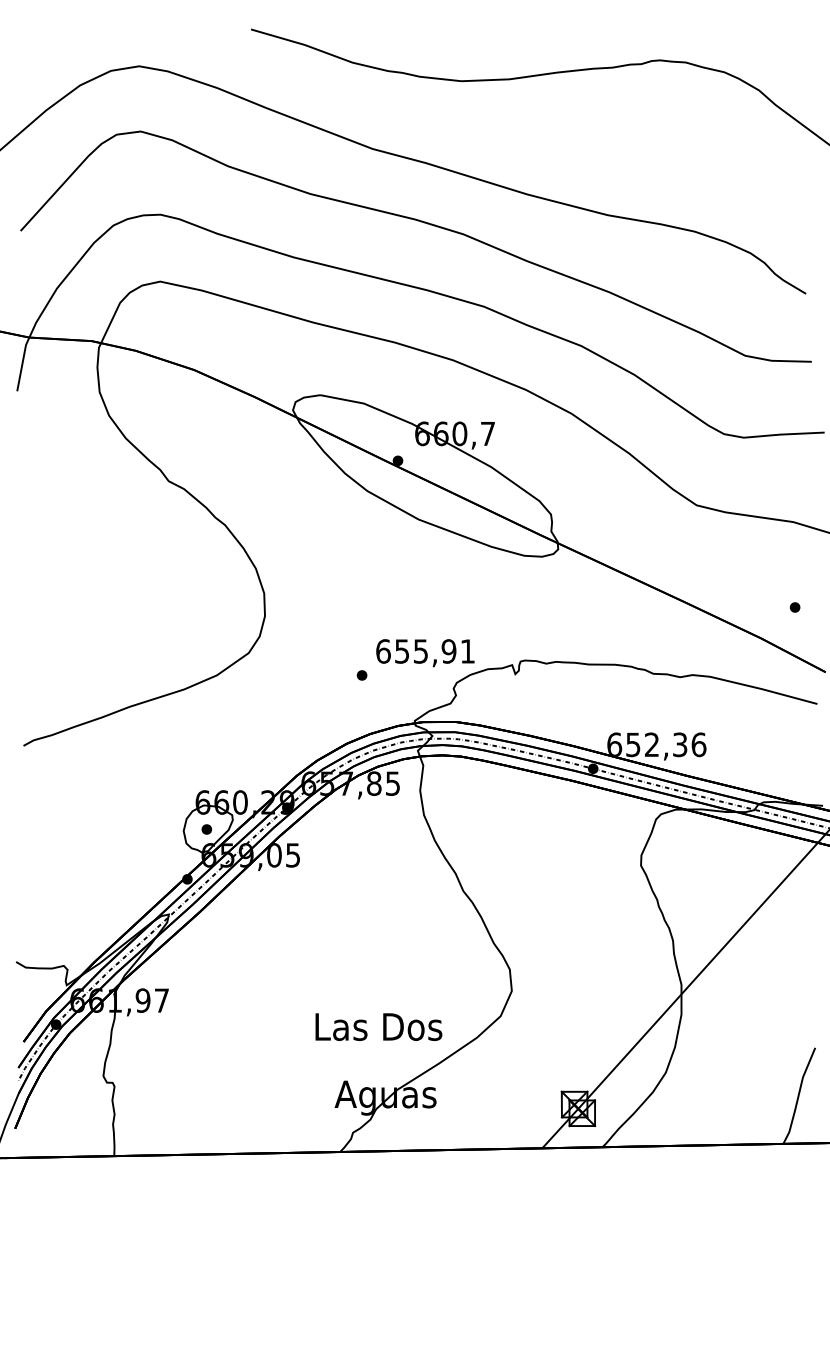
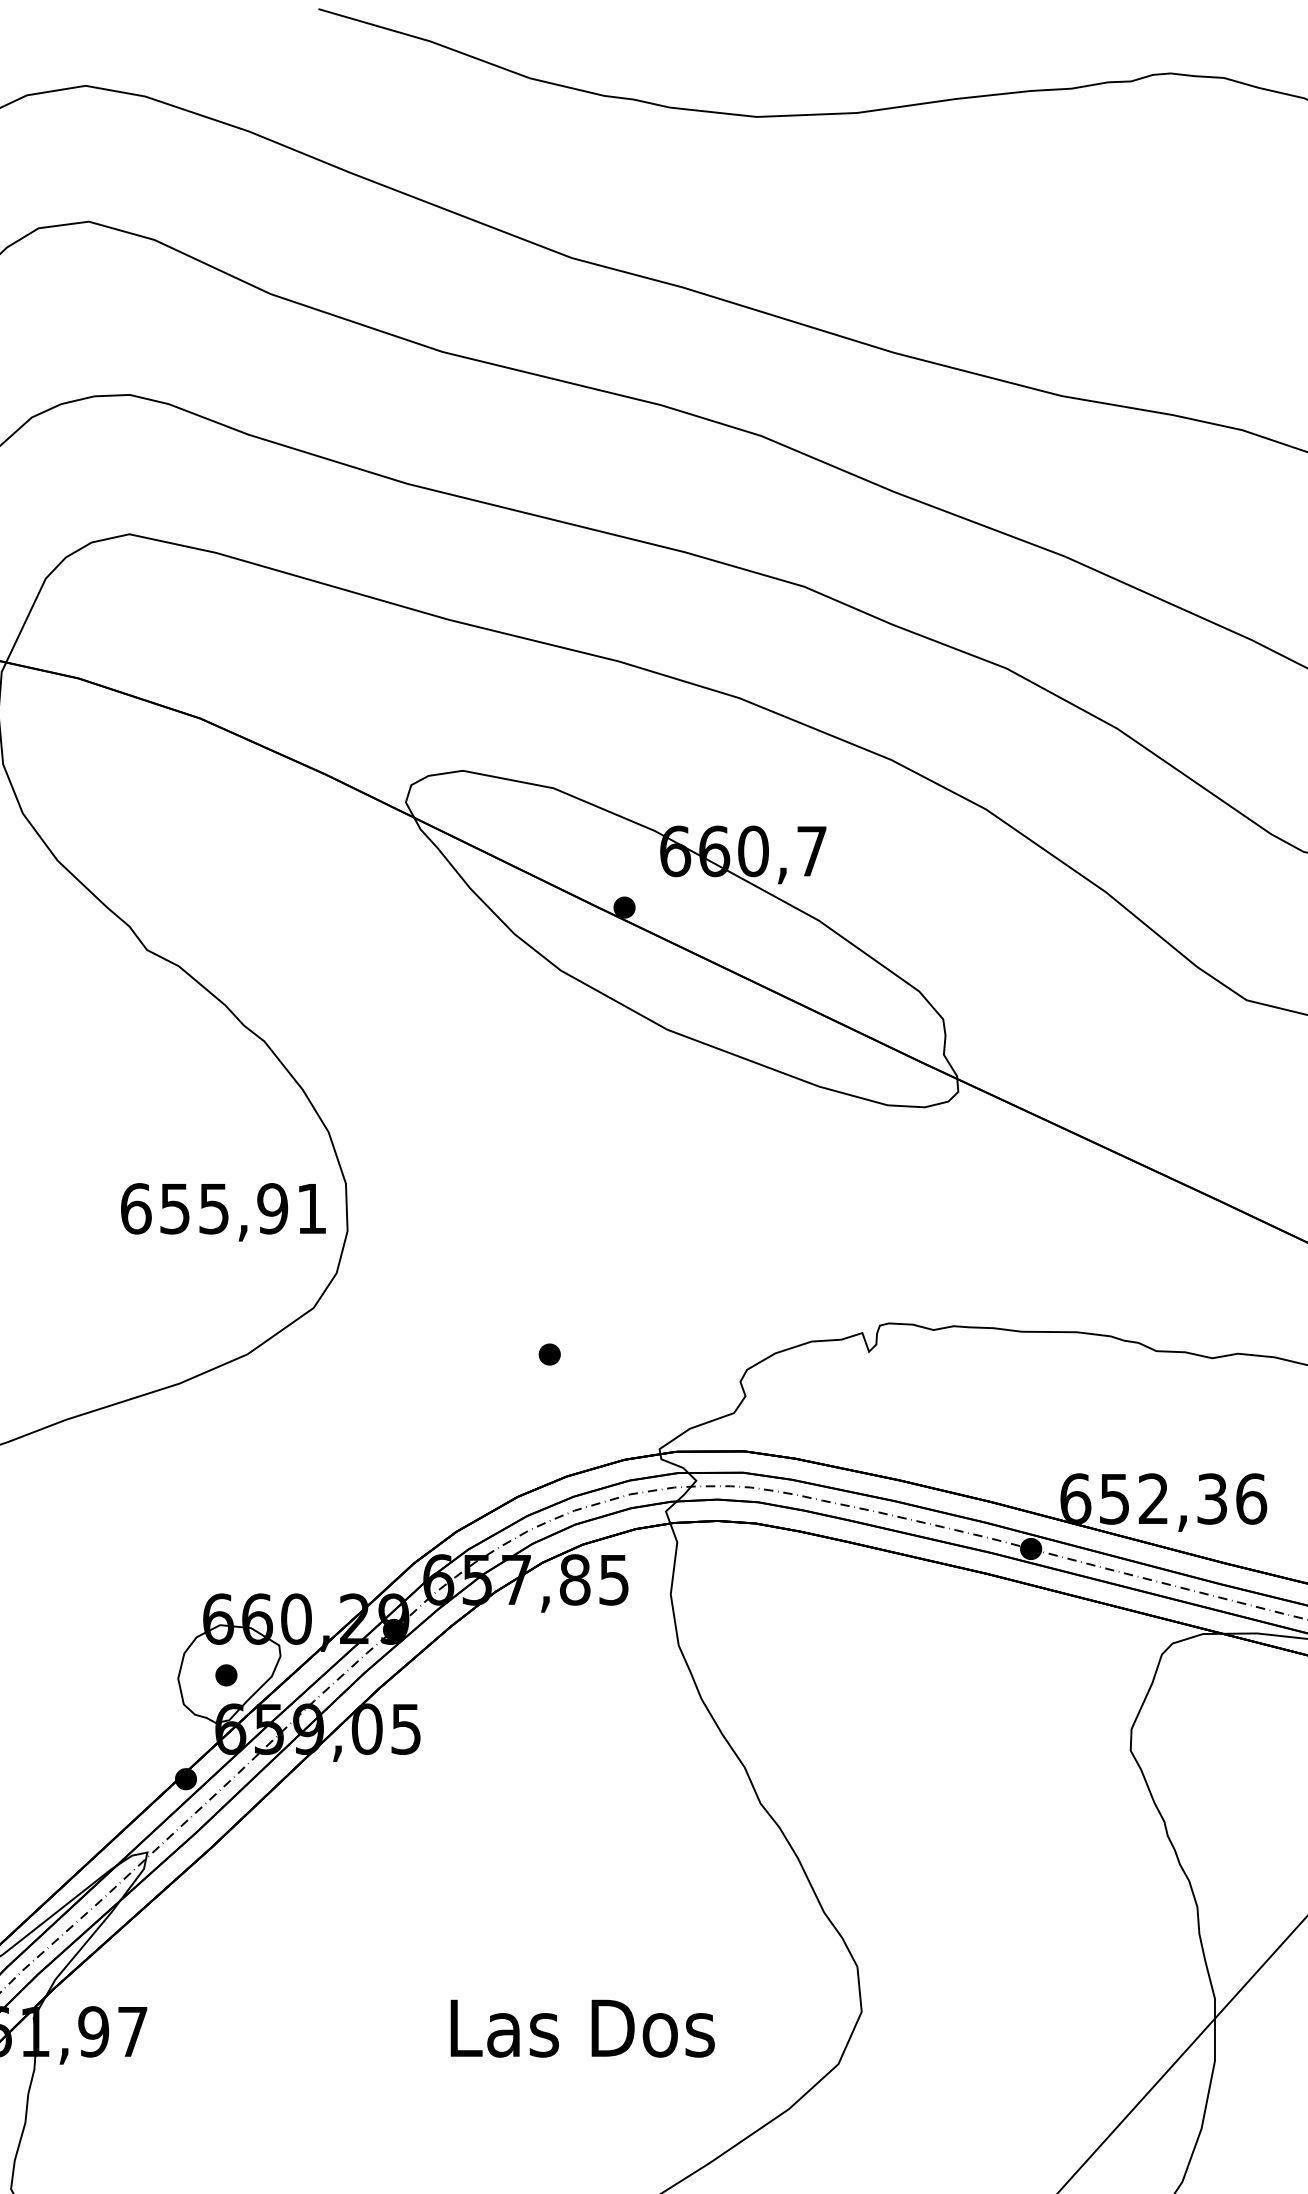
text: (425, 653) -> (223, 1213), moved
text: (378, 1026) -> (581, 2027), moved

